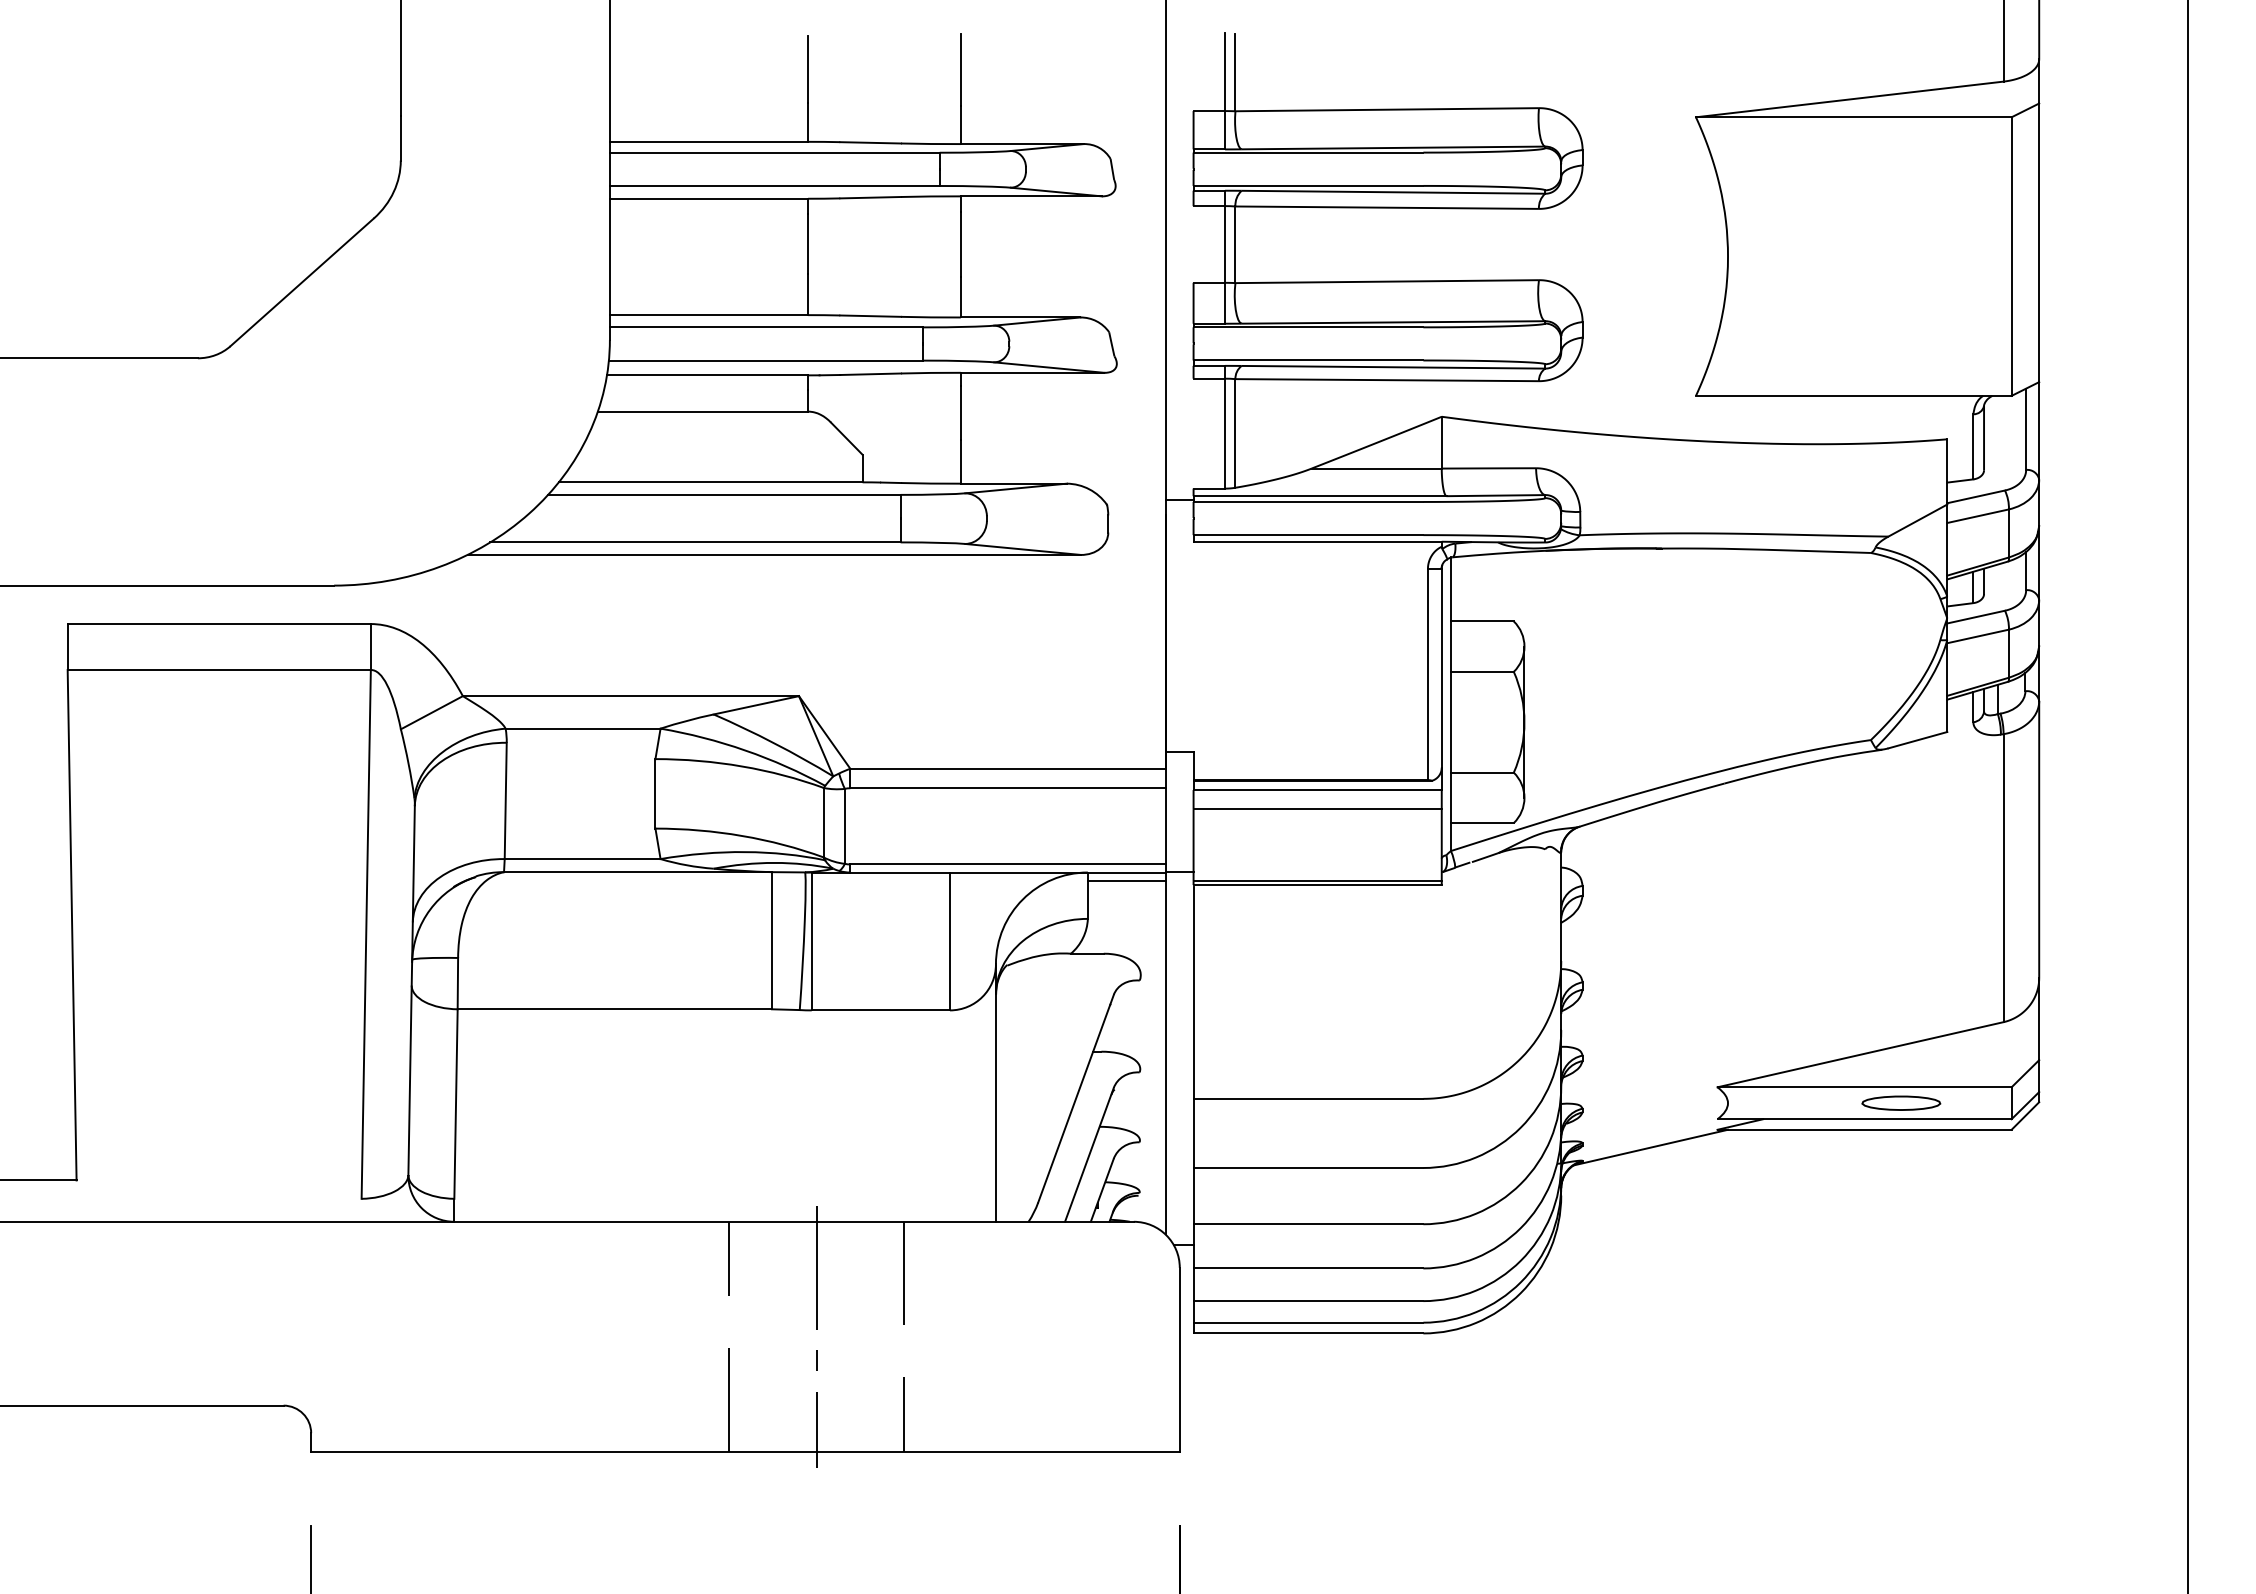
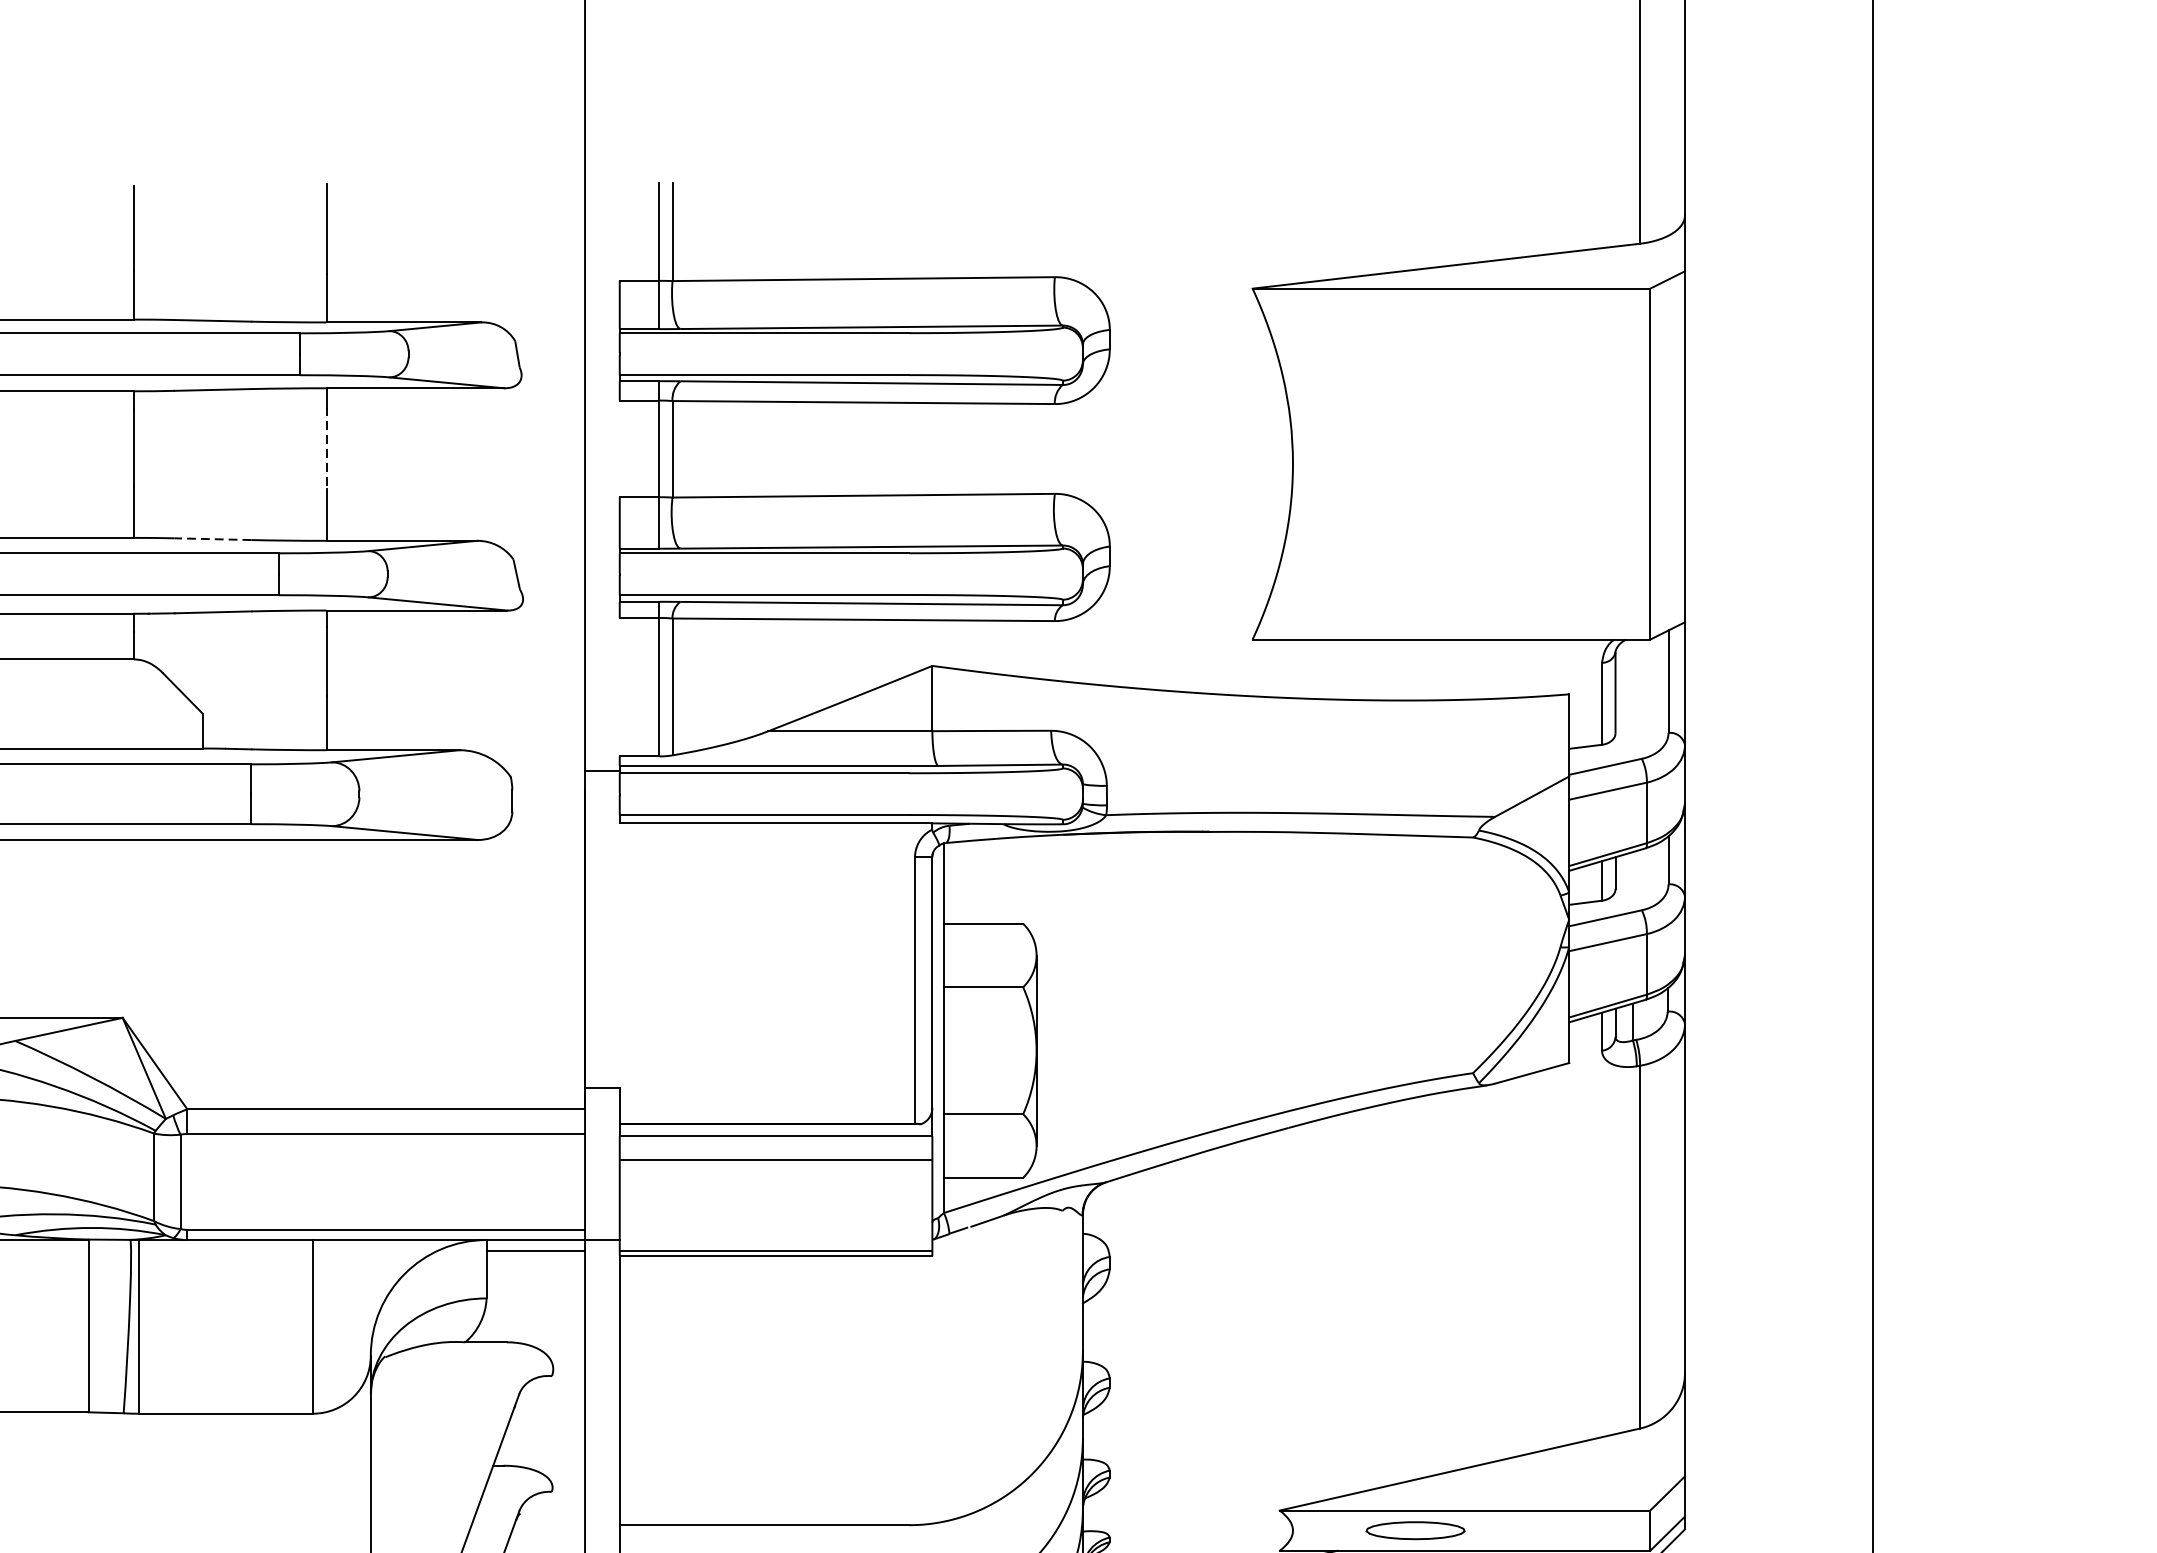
line: (960, 244) -> (326, 448), solid -> dashed
line: (870, 316) -> (212, 539), solid -> dashed
part: (1901, 1102) -> (1415, 1529), moved

